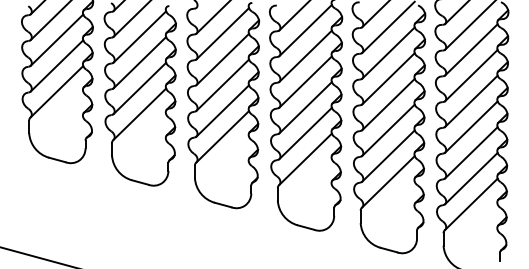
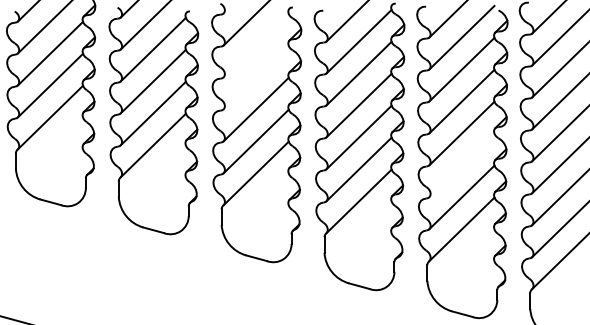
line: (222, 33) -> (255, 45), removed
line: (222, 59) -> (255, 77), removed
line: (388, 129) -> (461, 164), removed

